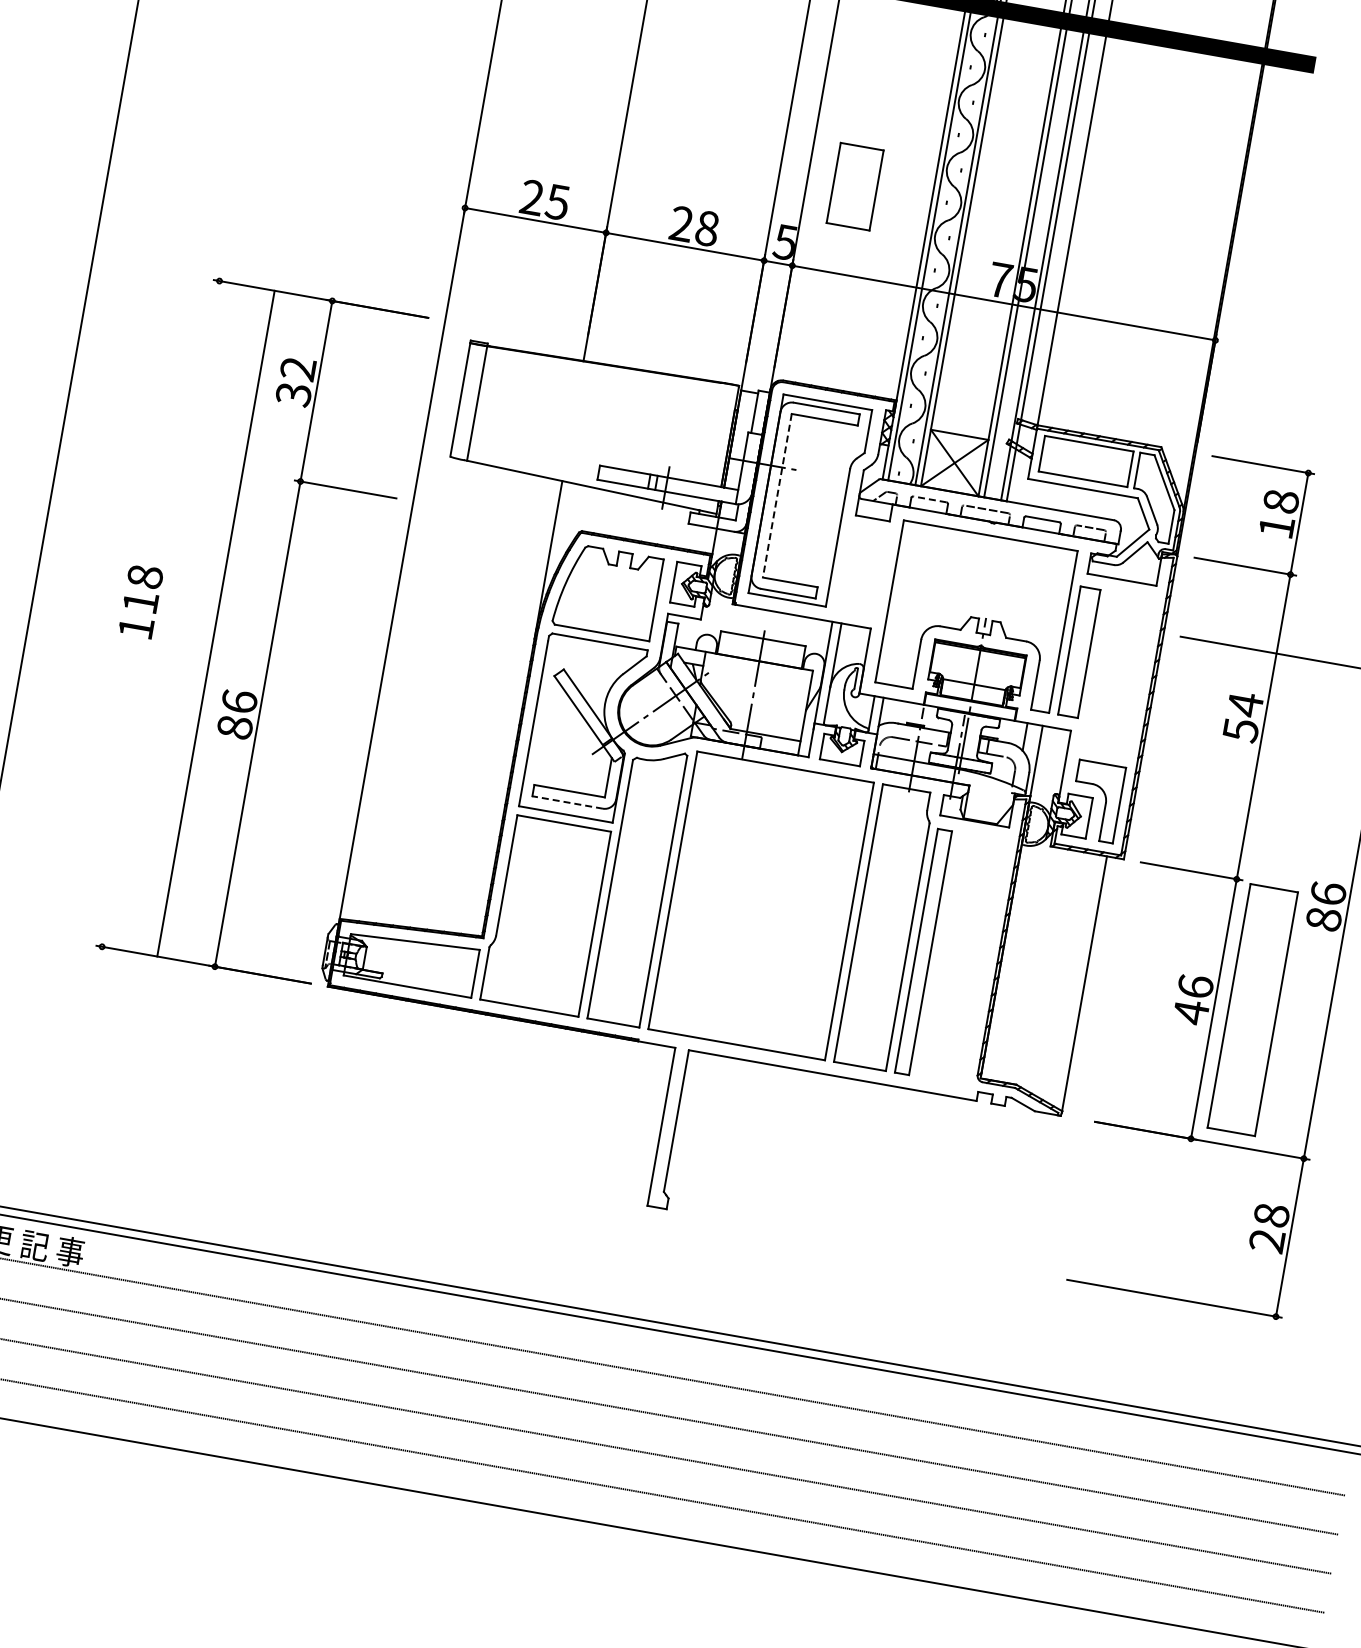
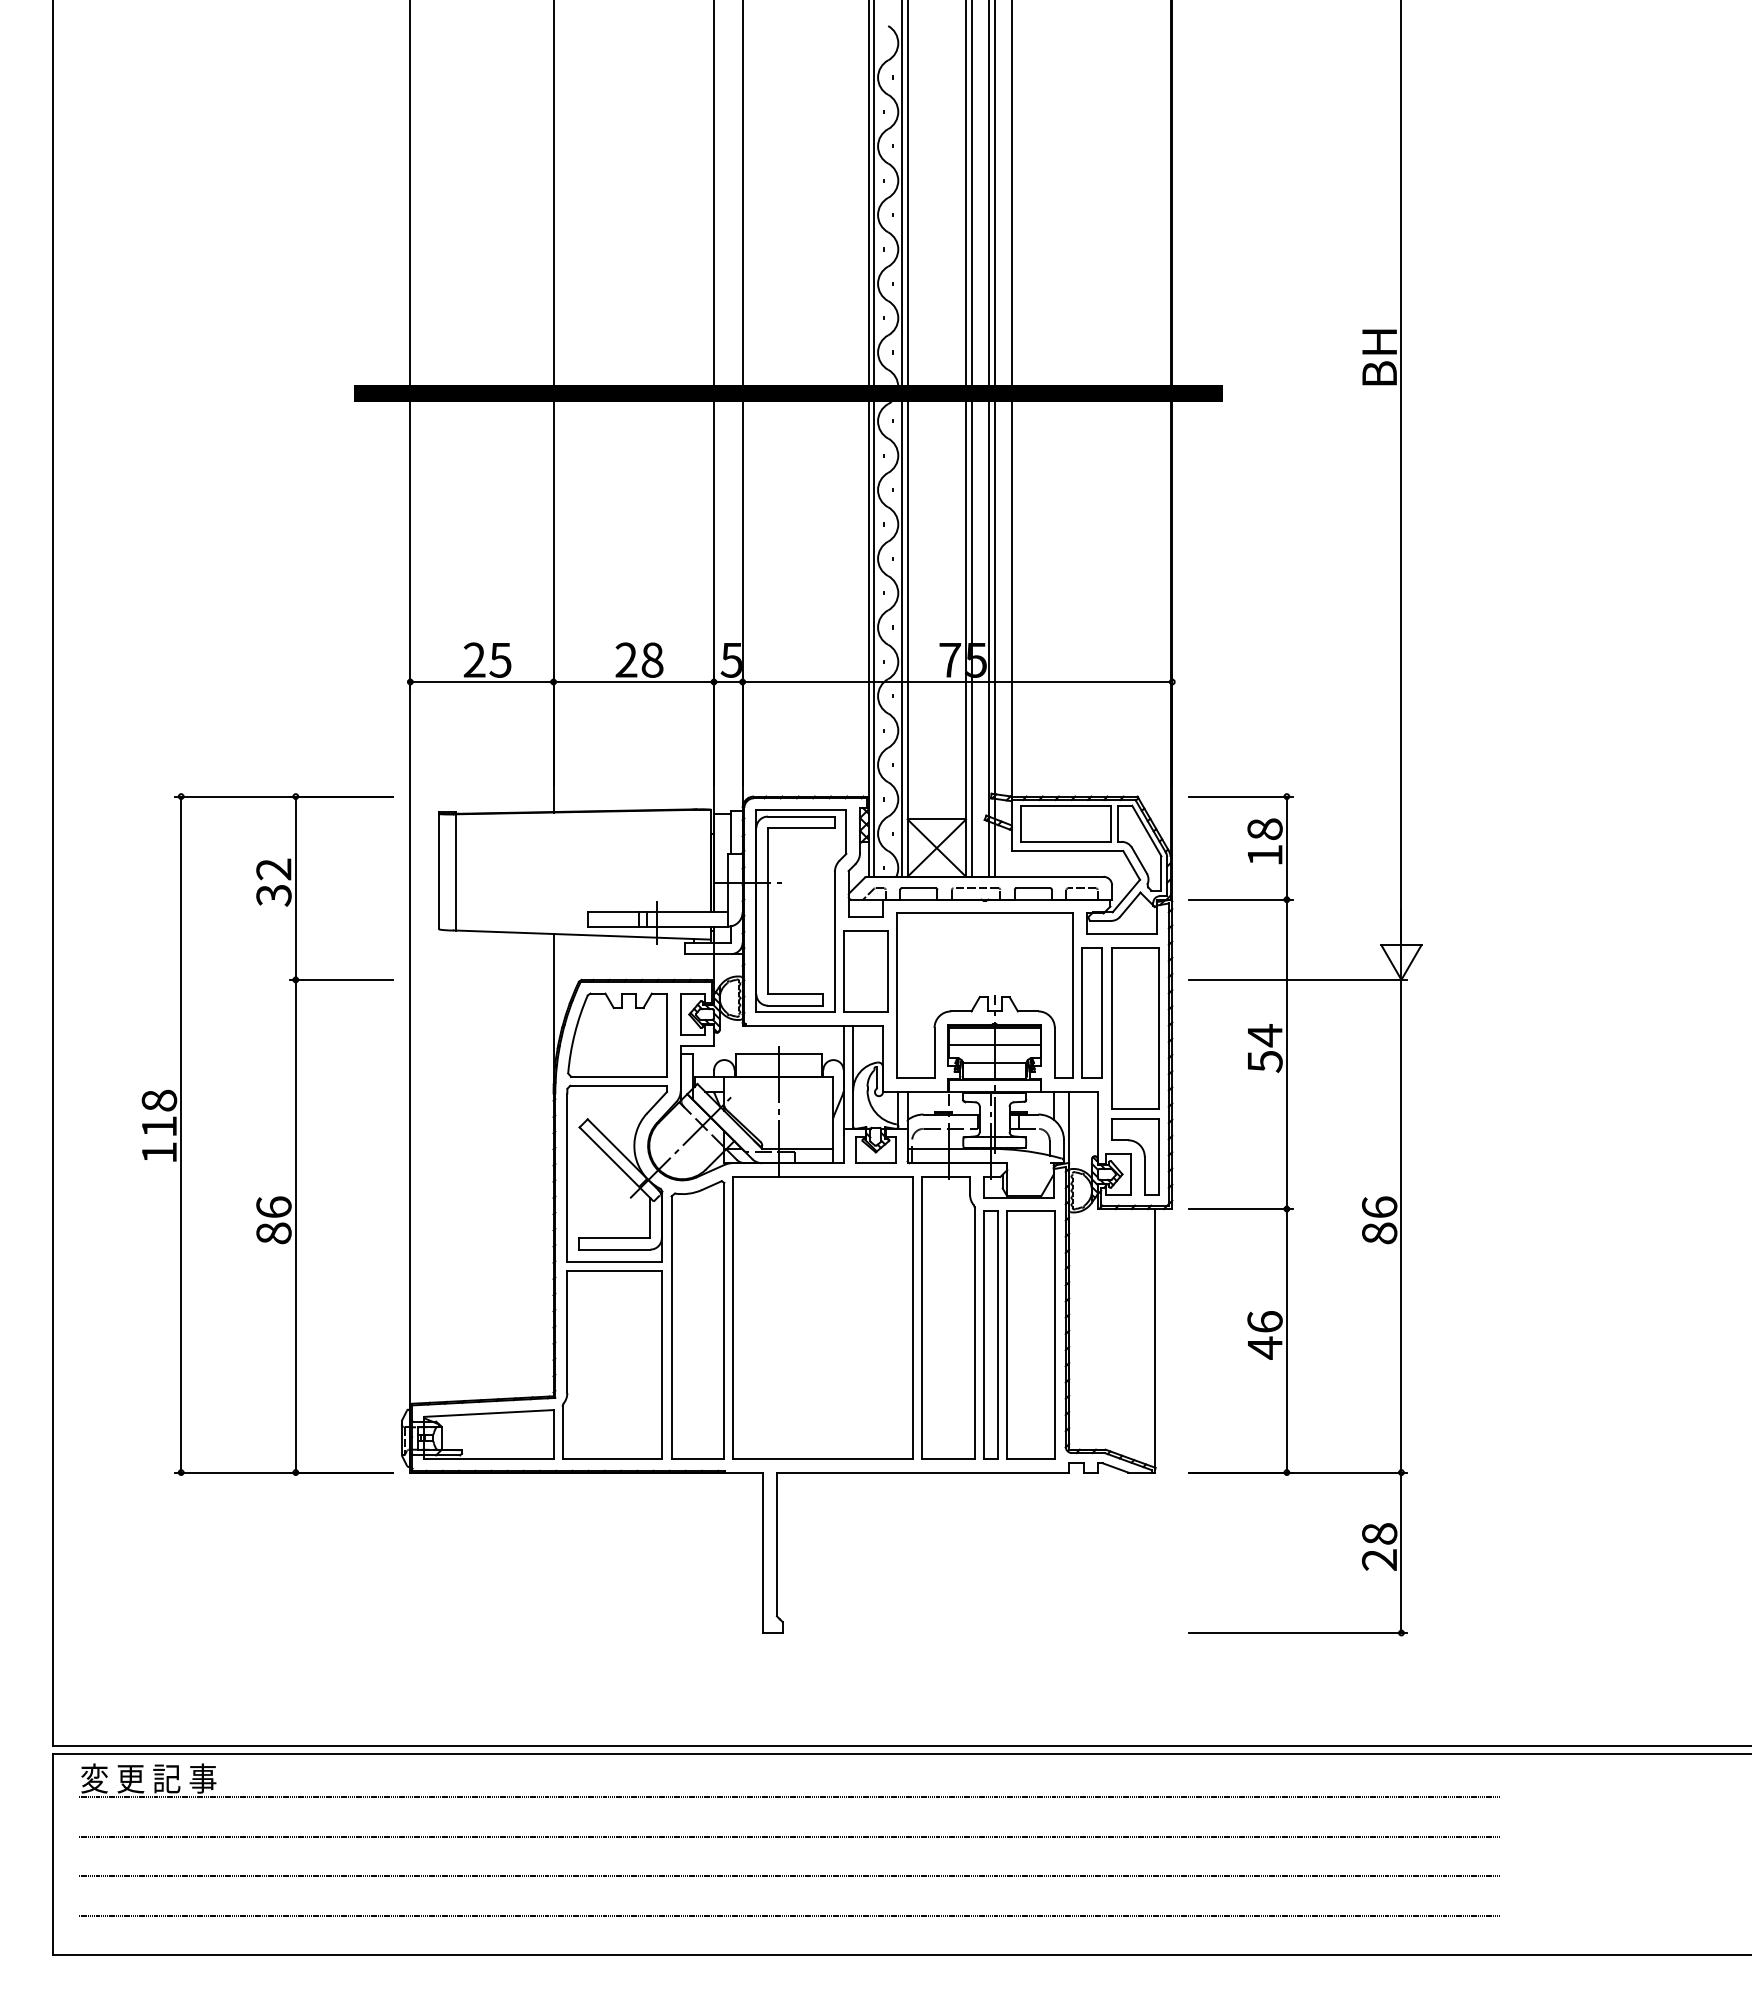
part: (854, 186) -> (865, 971), moved
line: (776, 496) -> (767, 911), dashed -> solid
line: (929, 499) -> (918, 888), dashed -> solid
line: (216, 623) -> (181, 1134), moved
line: (977, 666) -> (994, 1044), added
part: (1119, 675) -> (1135, 1028), added
line: (567, 802) -> (614, 1249), dashed -> solid
part: (1252, 1009) -> (1030, 1334), moved

